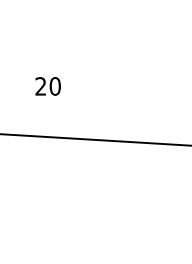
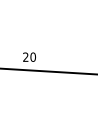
text: (48, 85) -> (29, 56), moved

